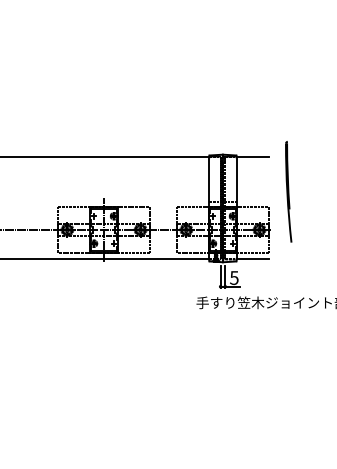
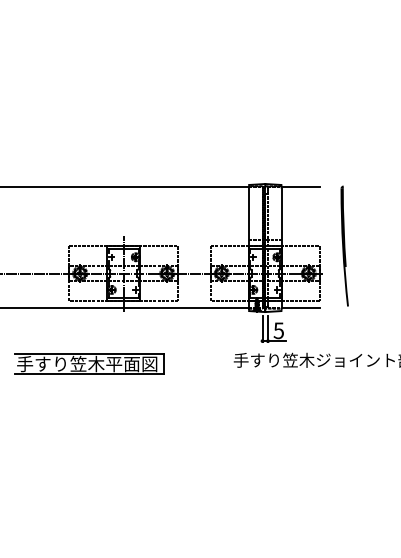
line: (288, 191) -> (344, 245), moved
part: (75, 305) -> (89, 363), added

